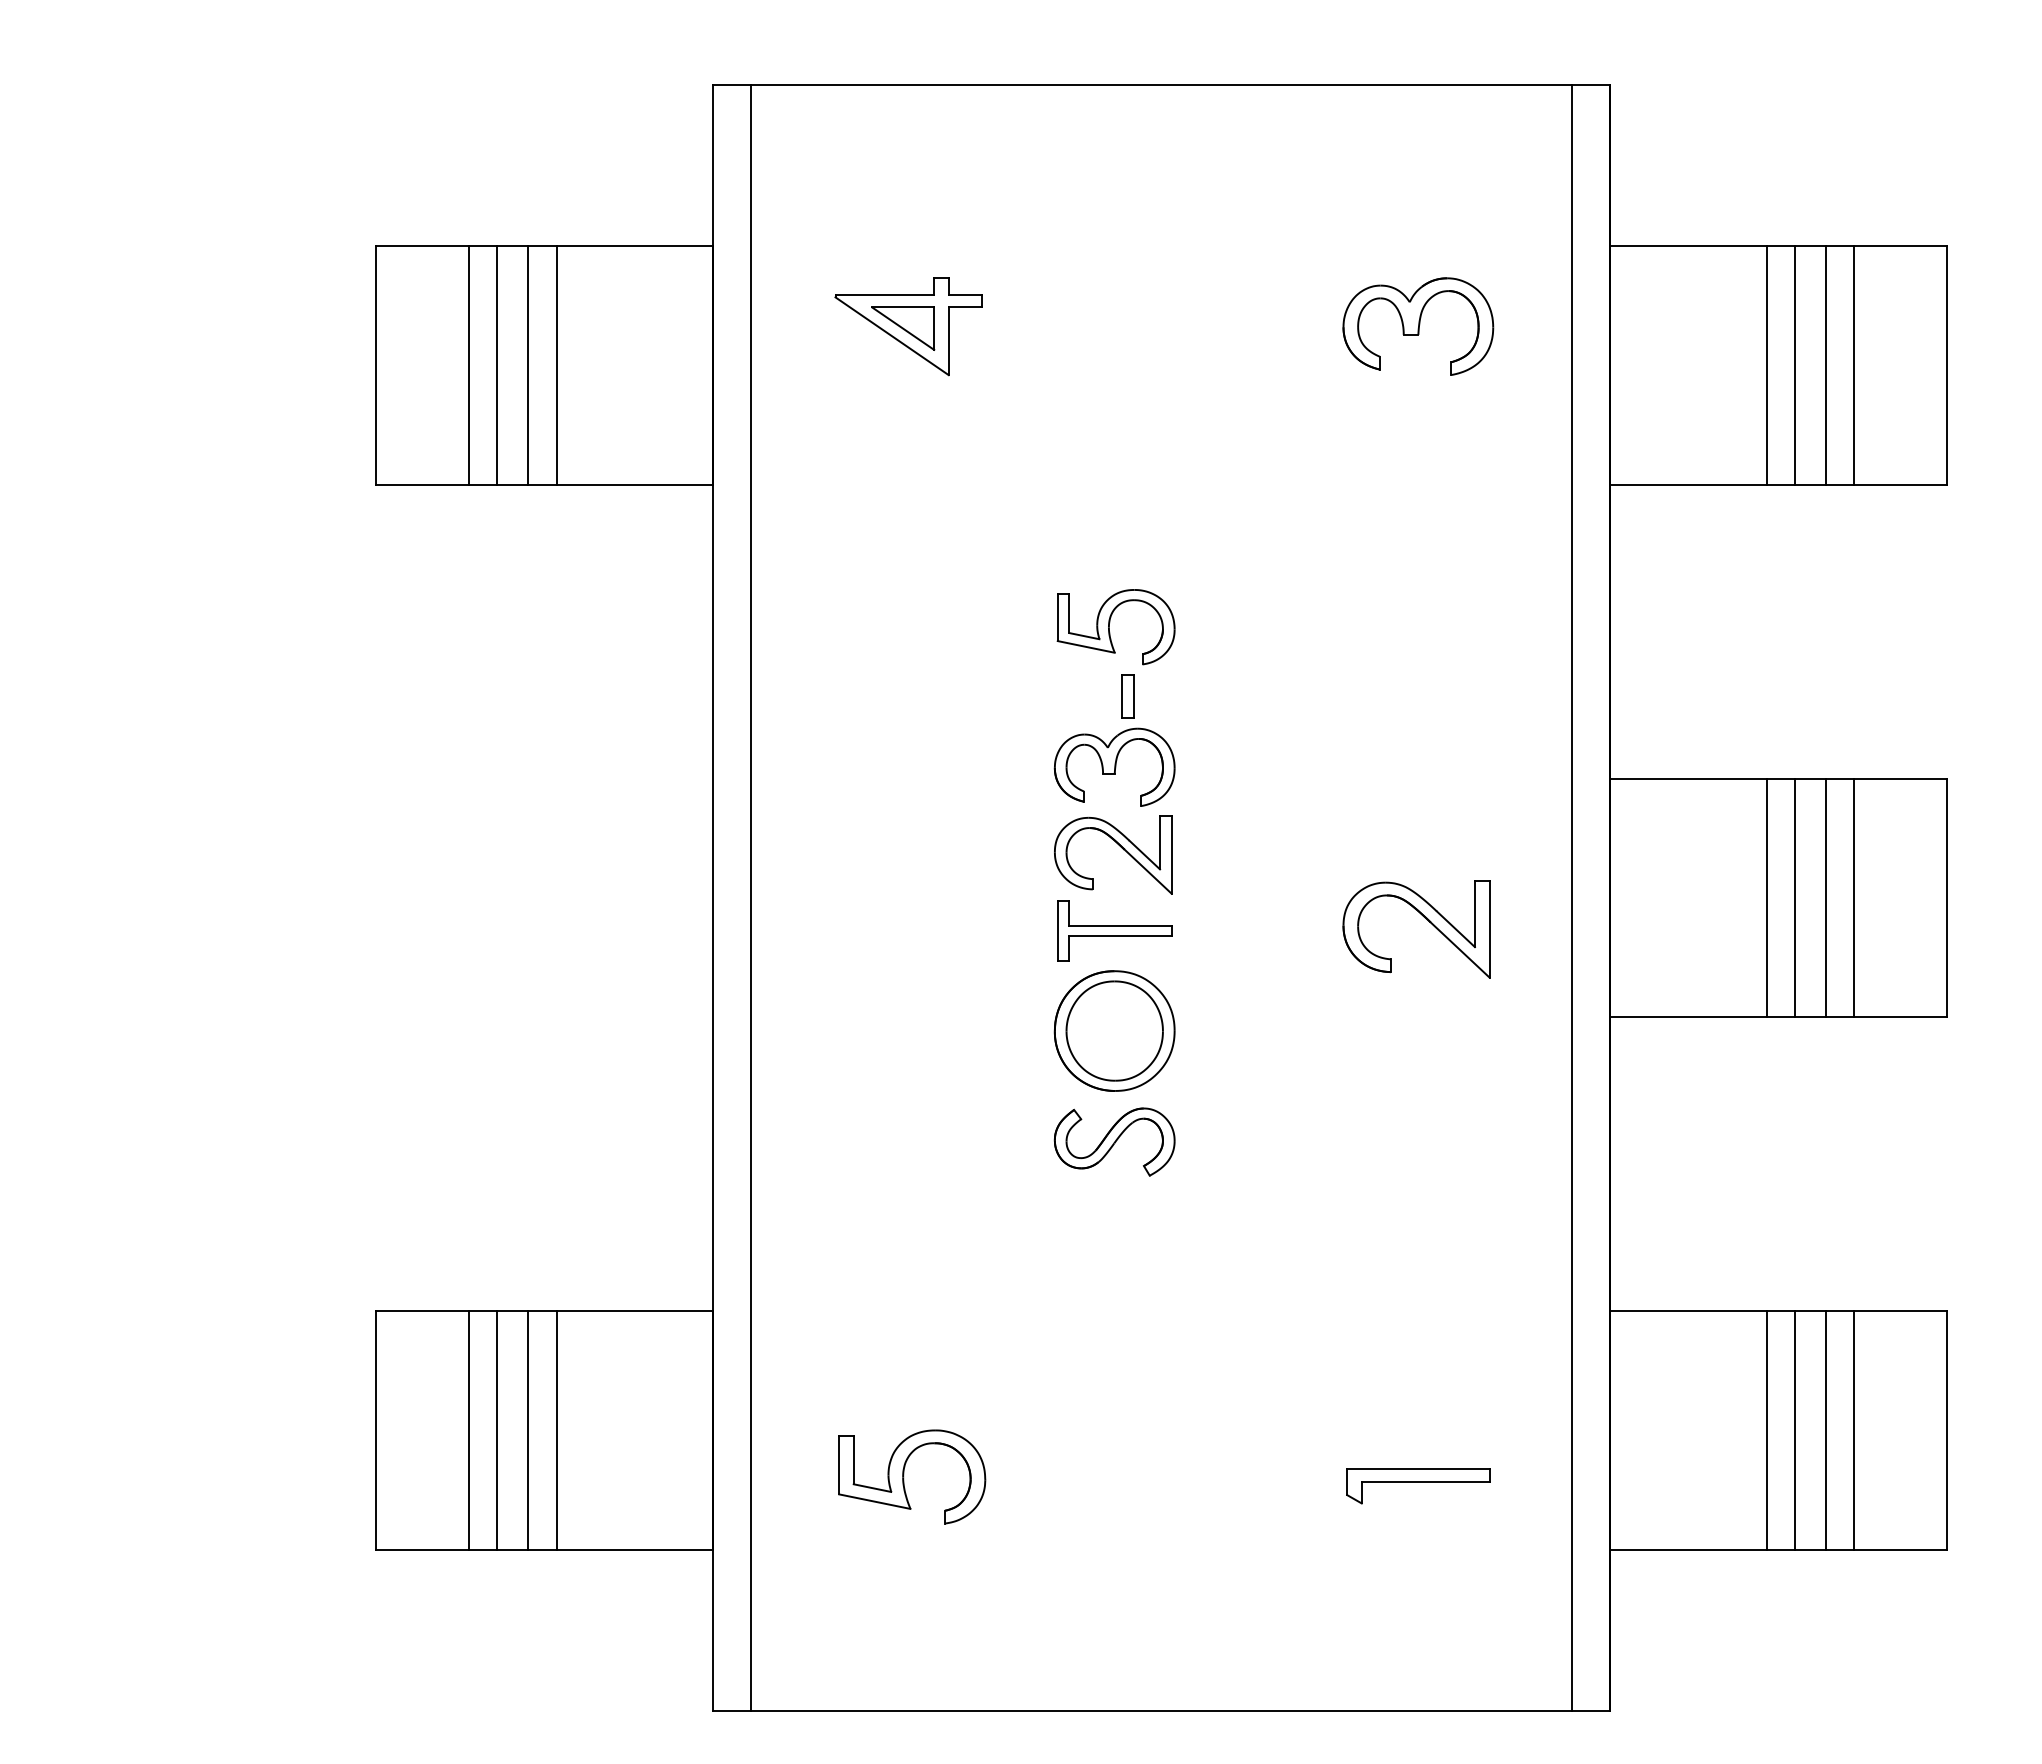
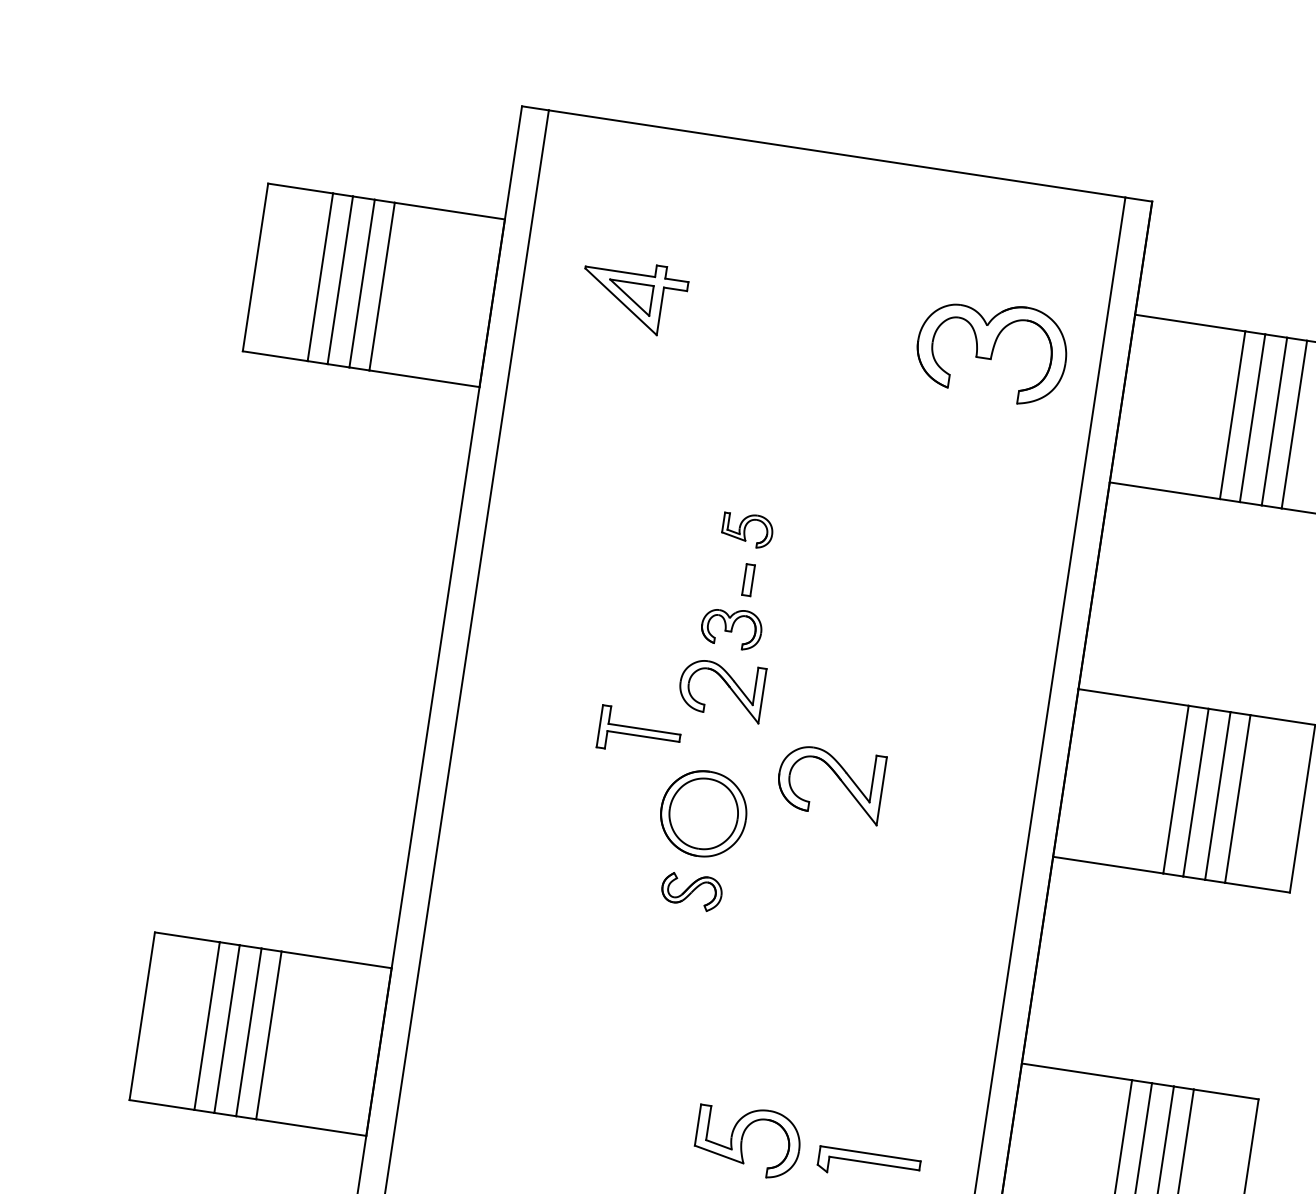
part: (1418, 326) -> (992, 350), size x1.4
part: (1115, 627) -> (747, 530), size x0.6
part: (1114, 766) -> (731, 627), size x0.7
part: (1424, 918) -> (837, 776), moved
part: (1114, 930) -> (639, 731), moved
part: (1114, 1141) -> (691, 891), size x0.7
part: (904, 1476) -> (742, 1140), moved

